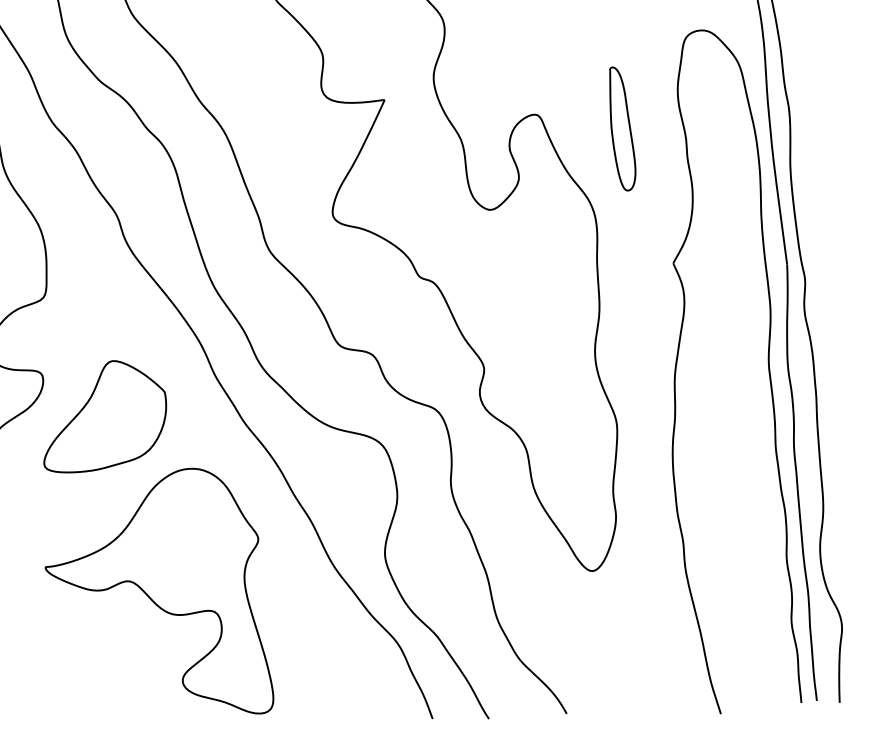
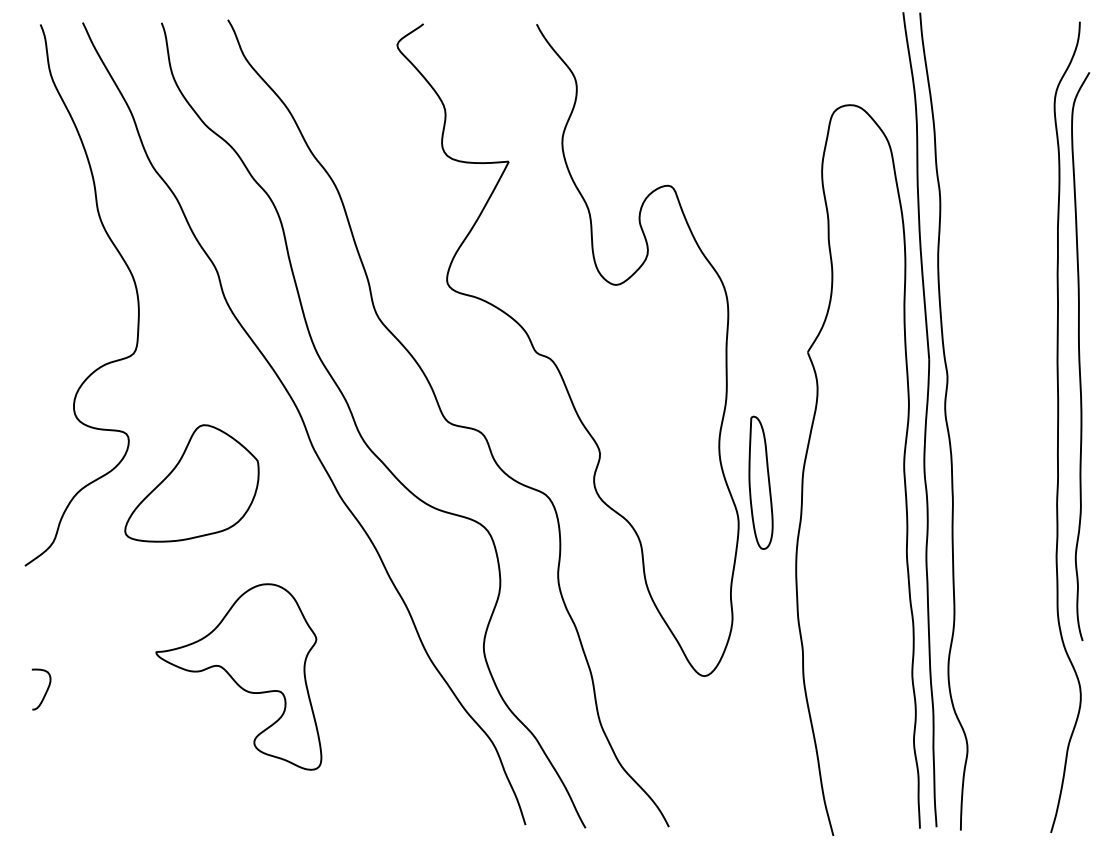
part: (621, 128) -> (760, 482), moved
part: (157, 594) -> (238, 676), size x0.7

